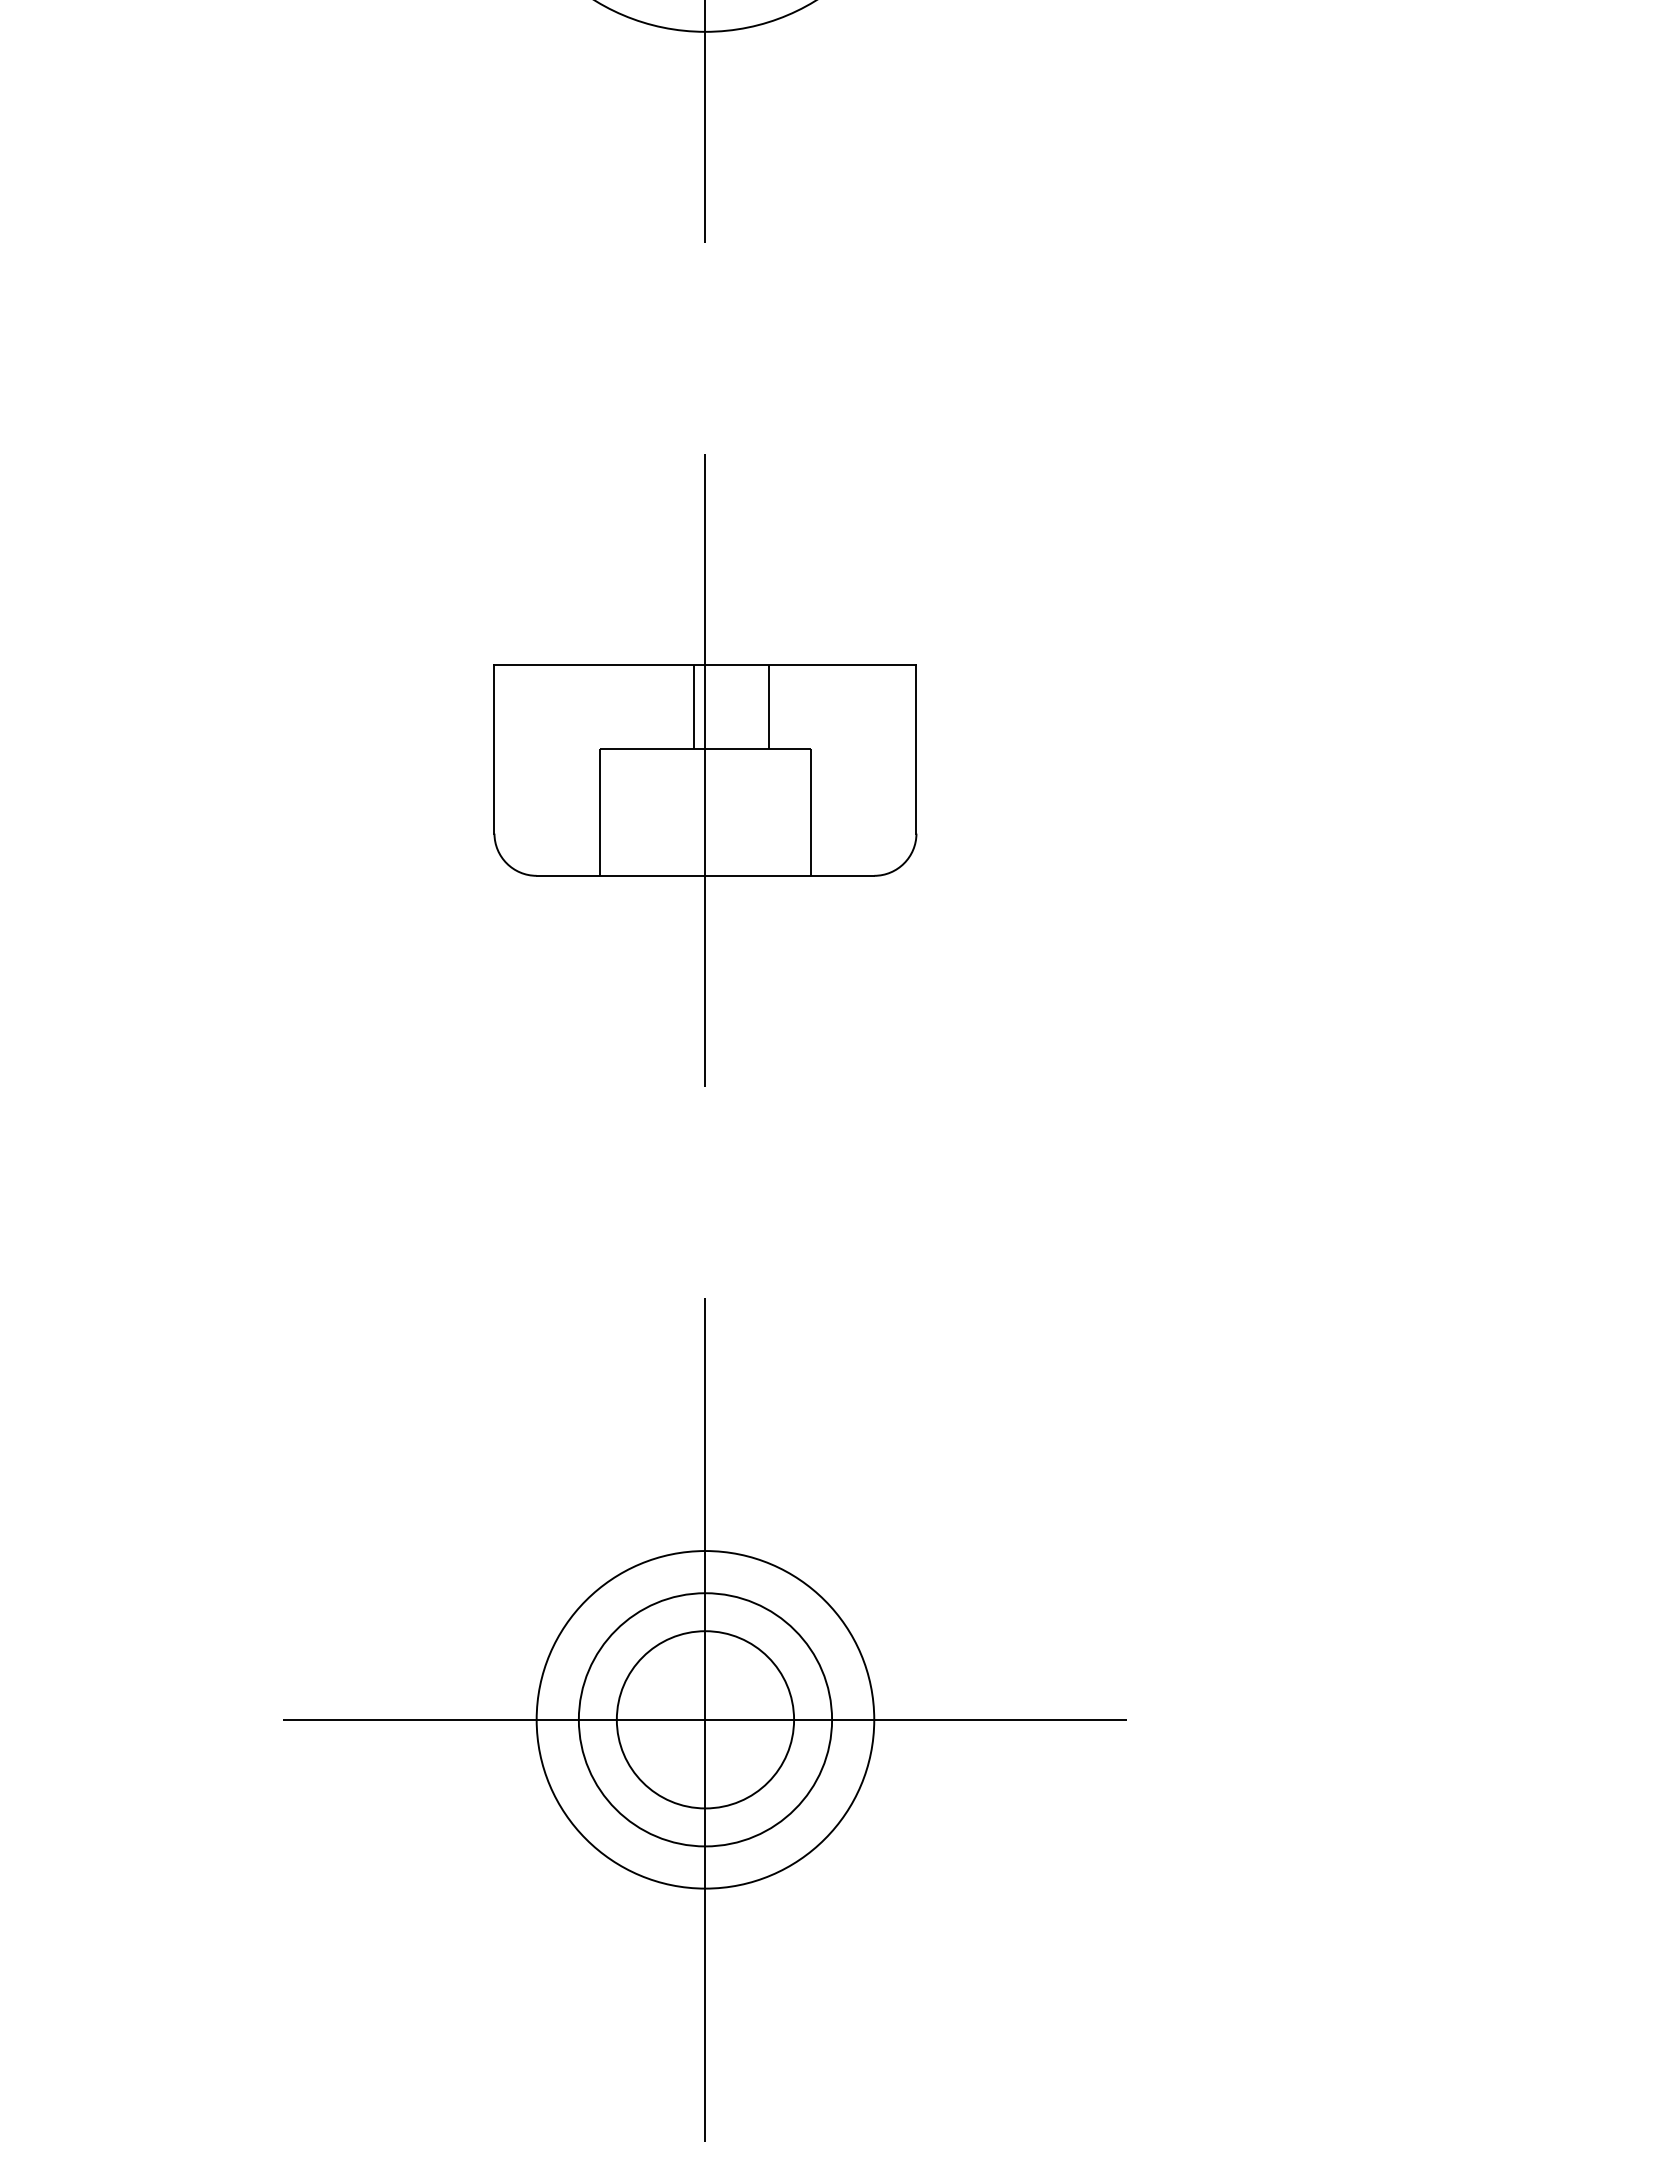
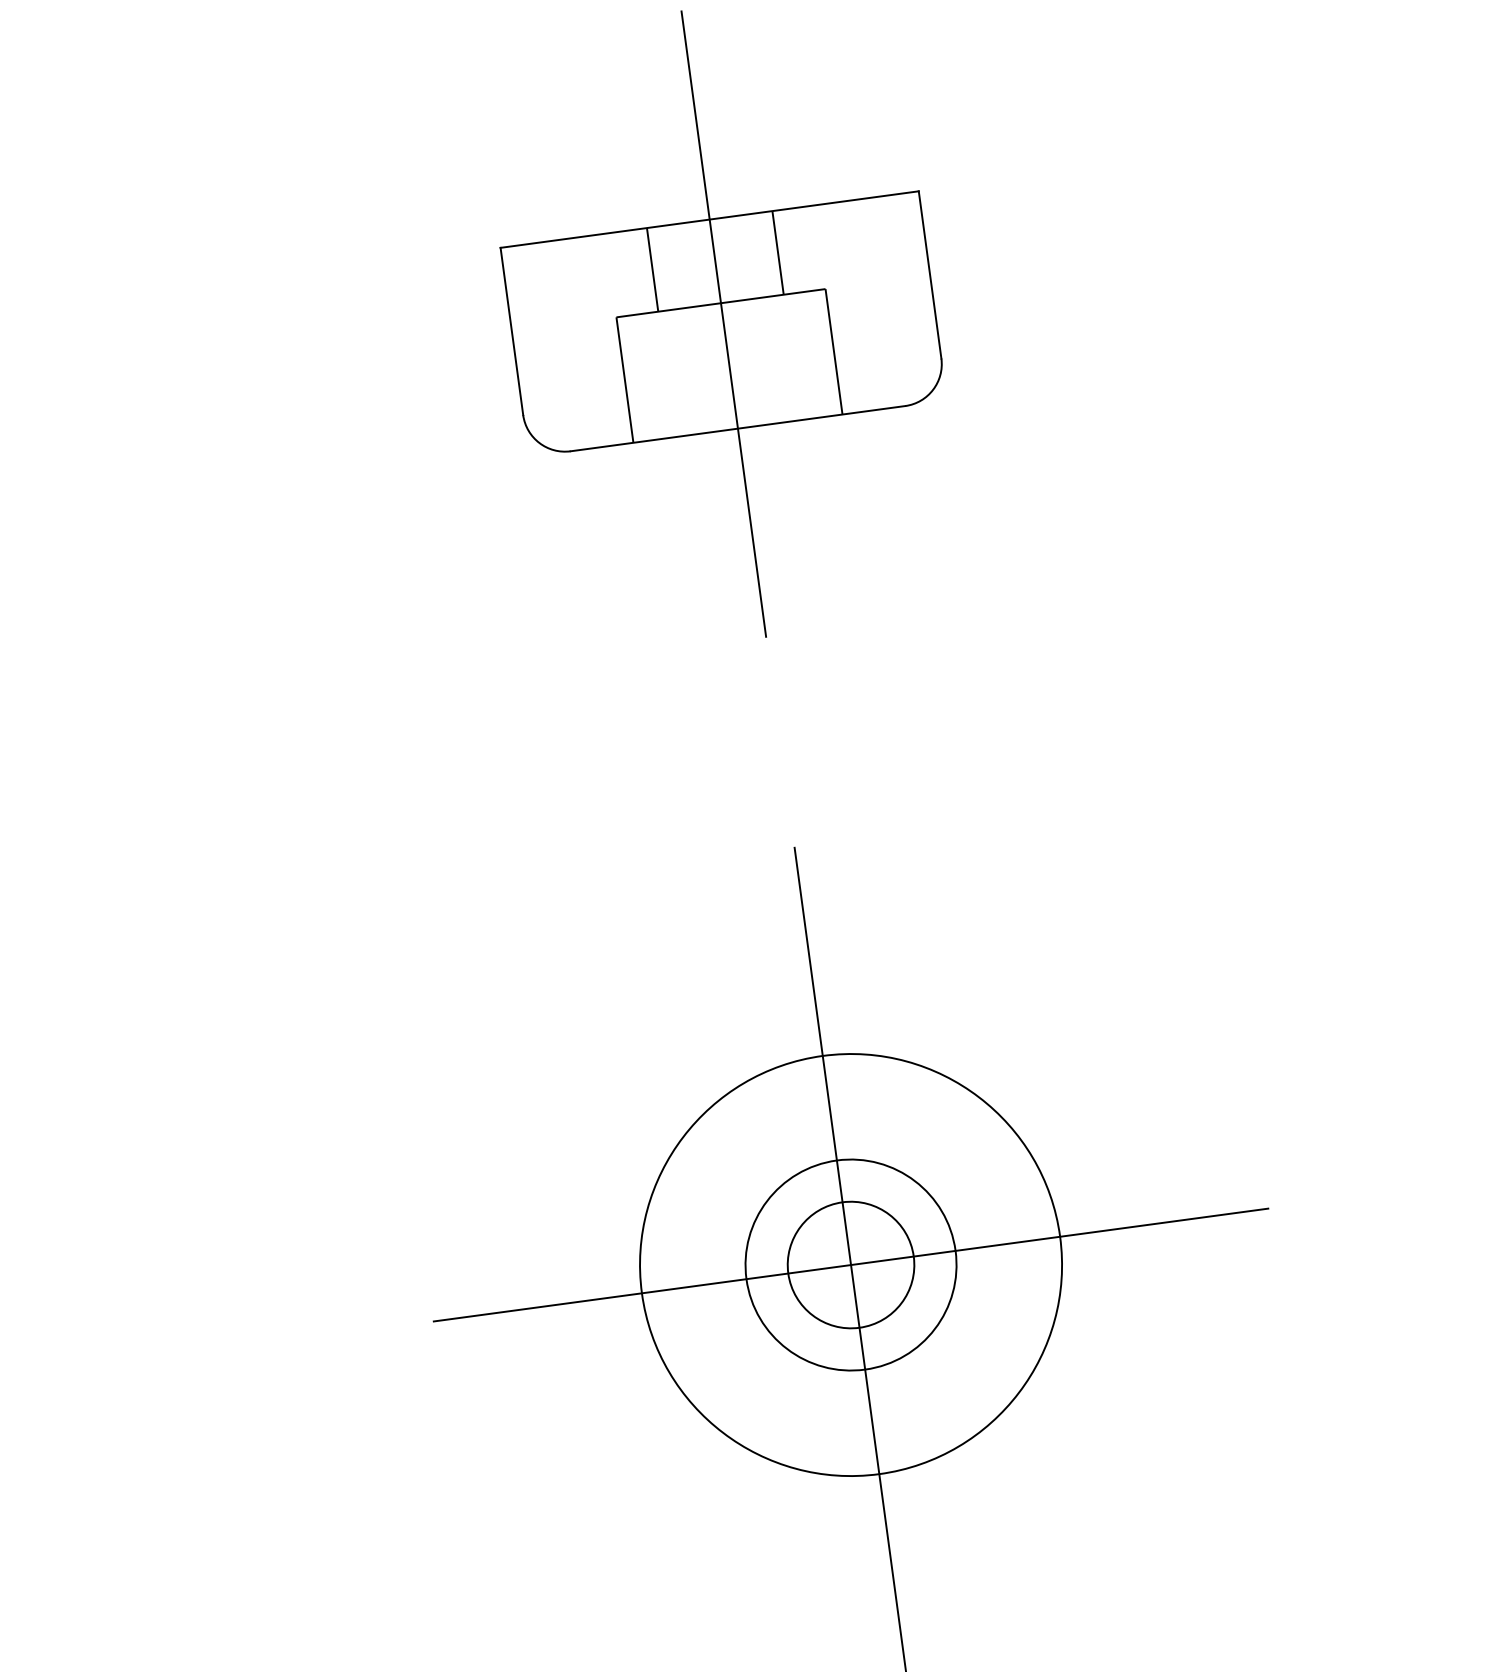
line: (694, 706) -> (652, 269), moved
circle: (704, 1719) -> (850, 1264), size x0.62
circle: (705, 1719) -> (851, 1264), size x0.71
circle: (705, 1719) -> (851, 1264), size x1.67

